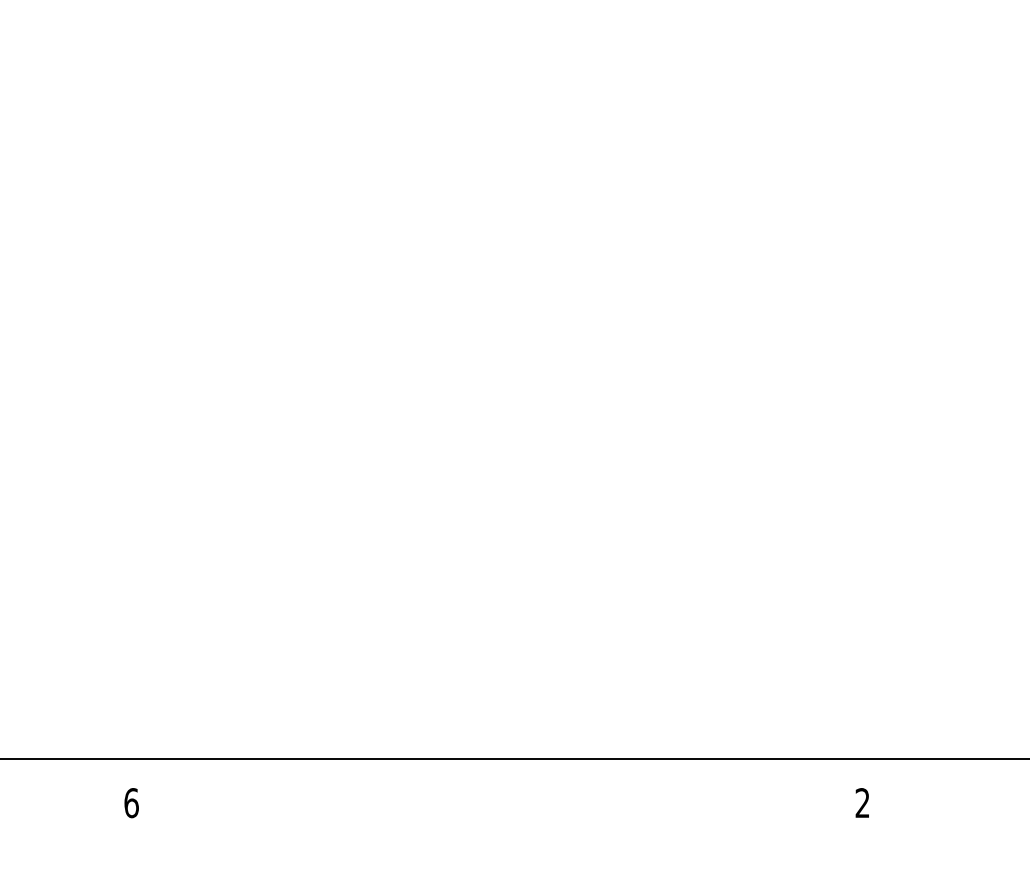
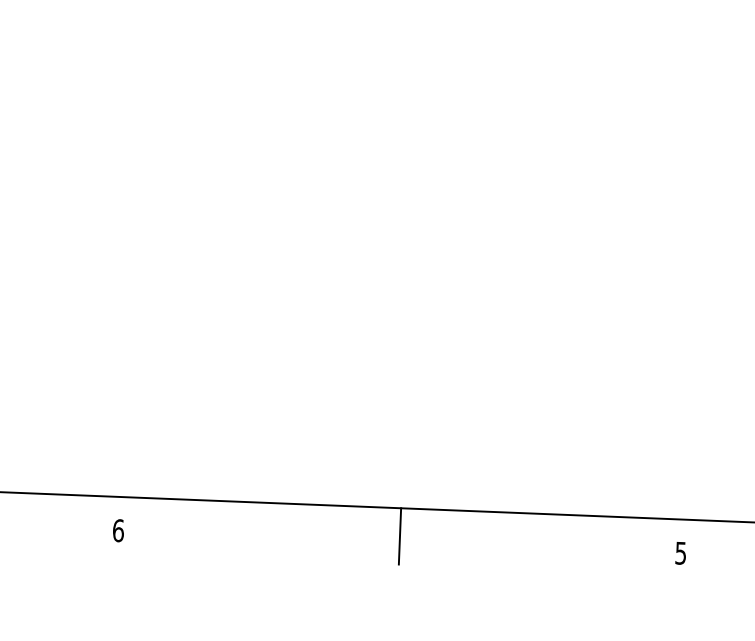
line: (497, 795) -> (400, 536), added
text: (862, 803) -> (680, 553), 2 -> 5

